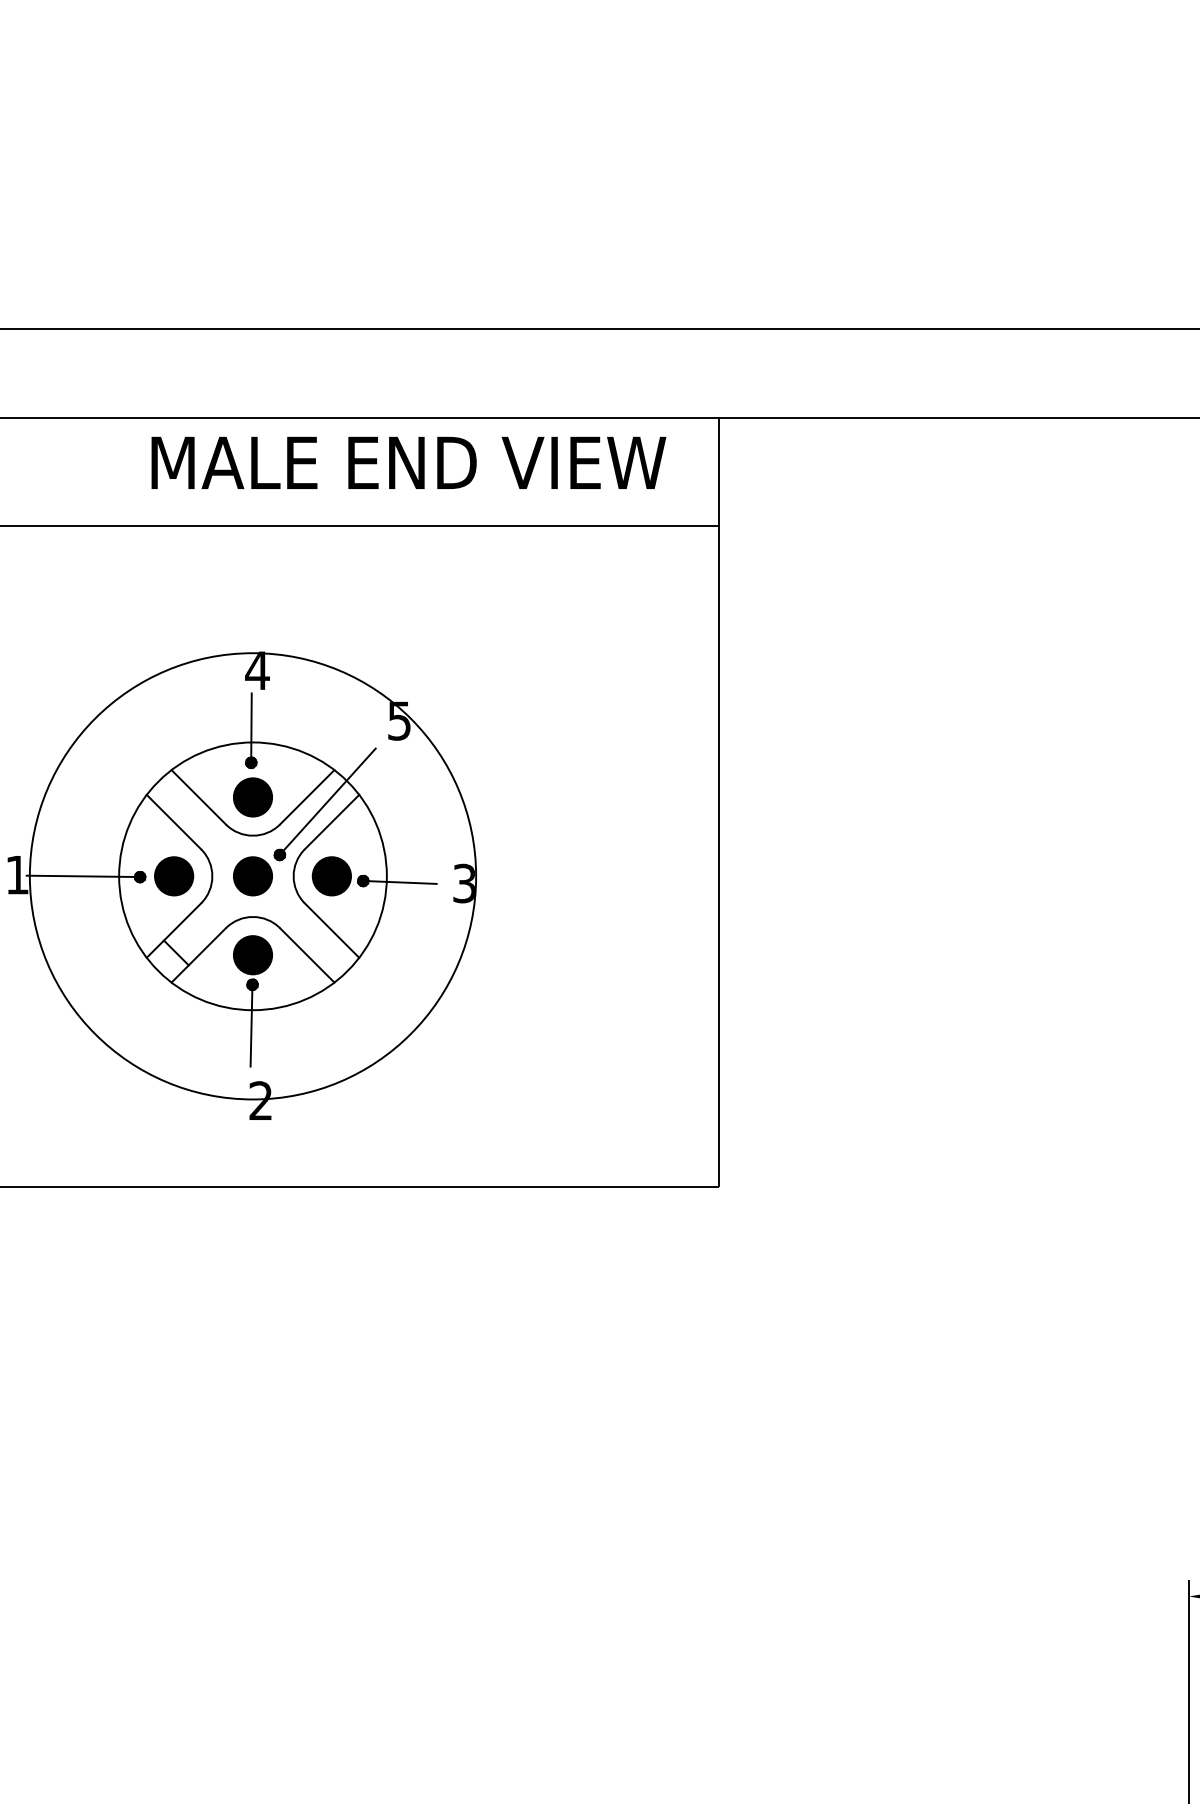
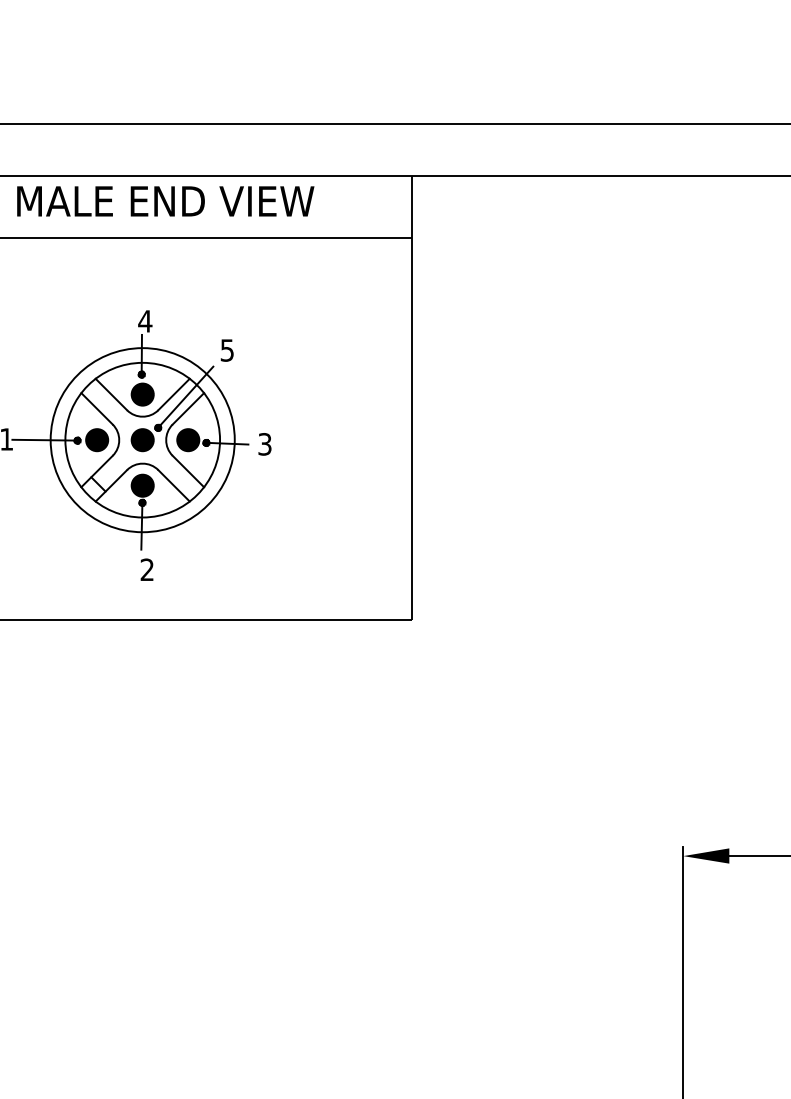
text: (408, 463) -> (165, 201), moved
circle: (252, 876) -> (142, 440), size x0.71

